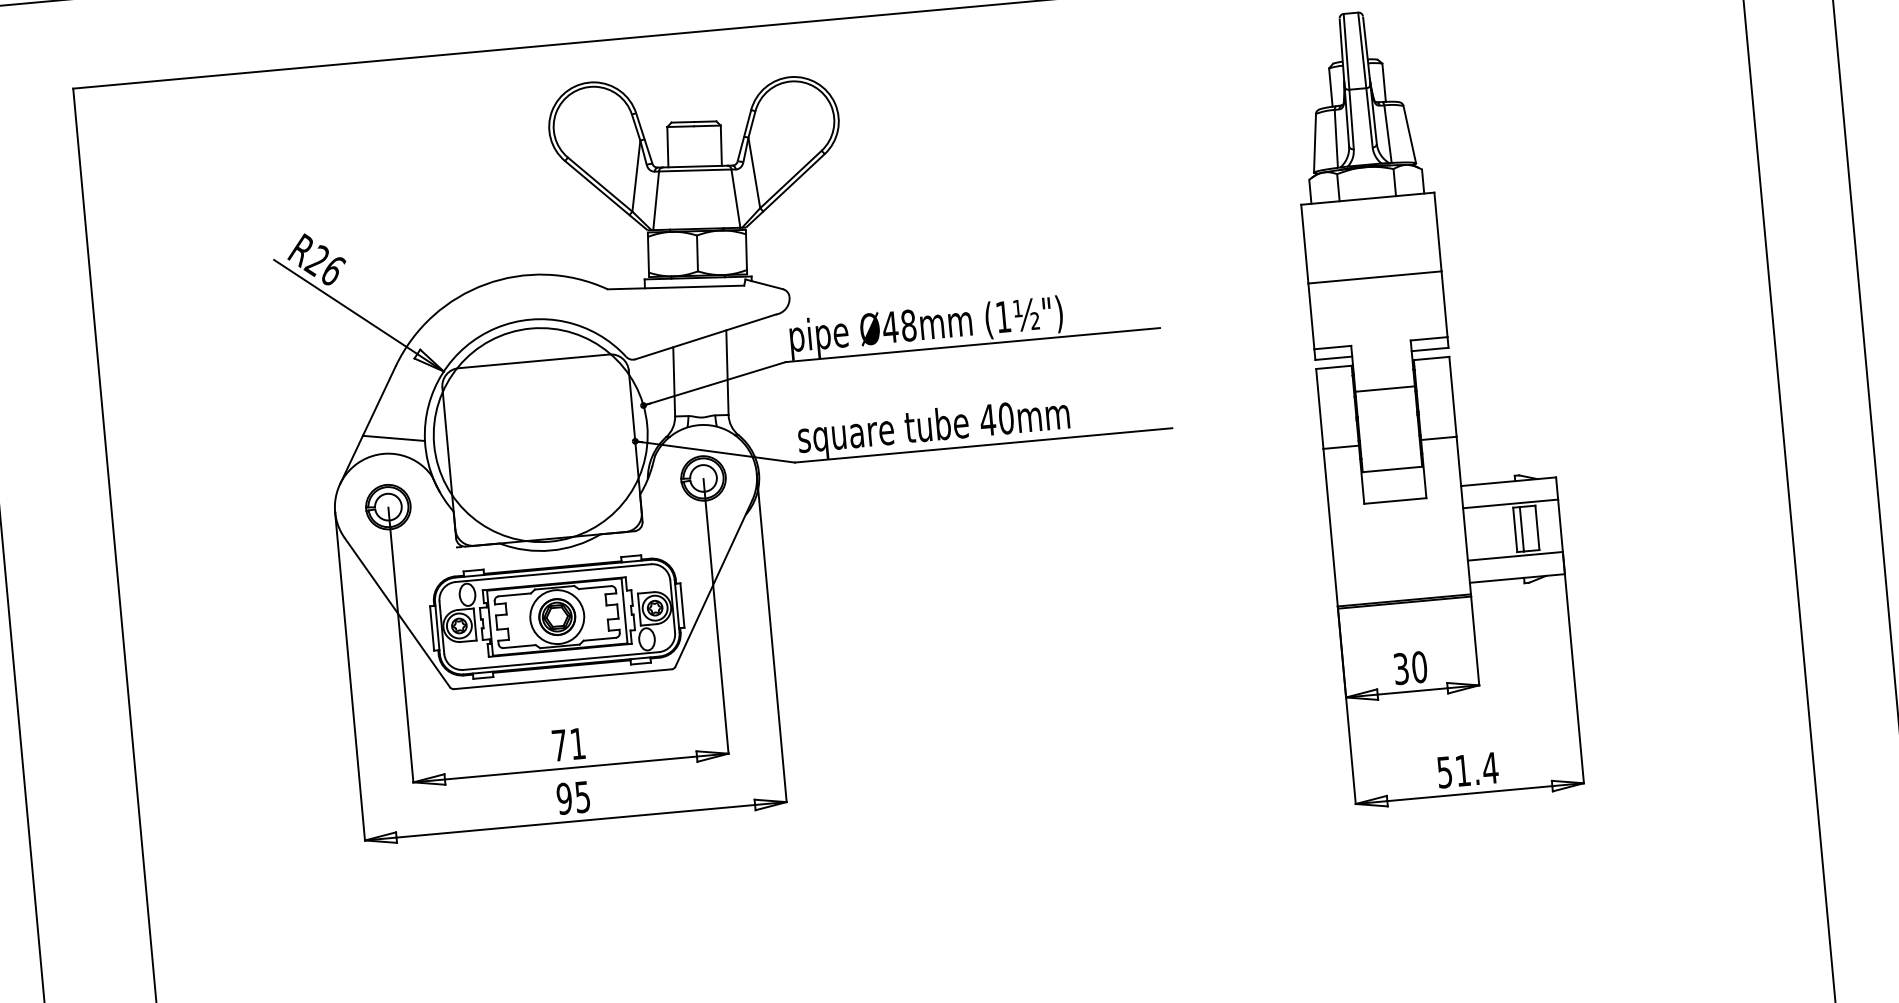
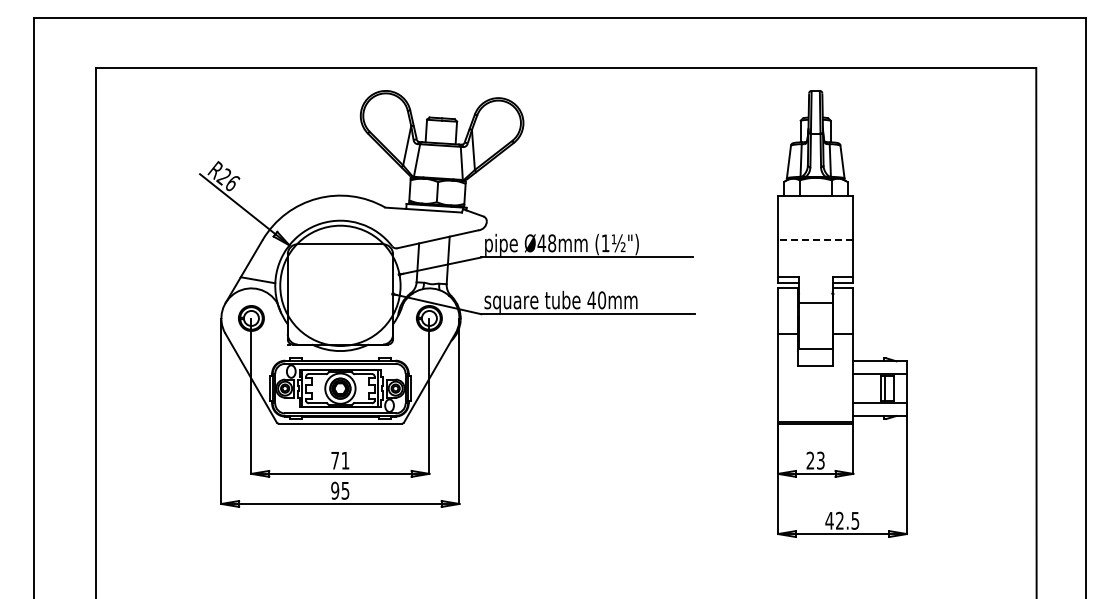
line: (1374, 278) -> (815, 240), solid -> dashed
text: (1410, 667) -> (815, 460), 30 -> 23
text: (1467, 769) -> (842, 520), 51.4 -> 42.5

